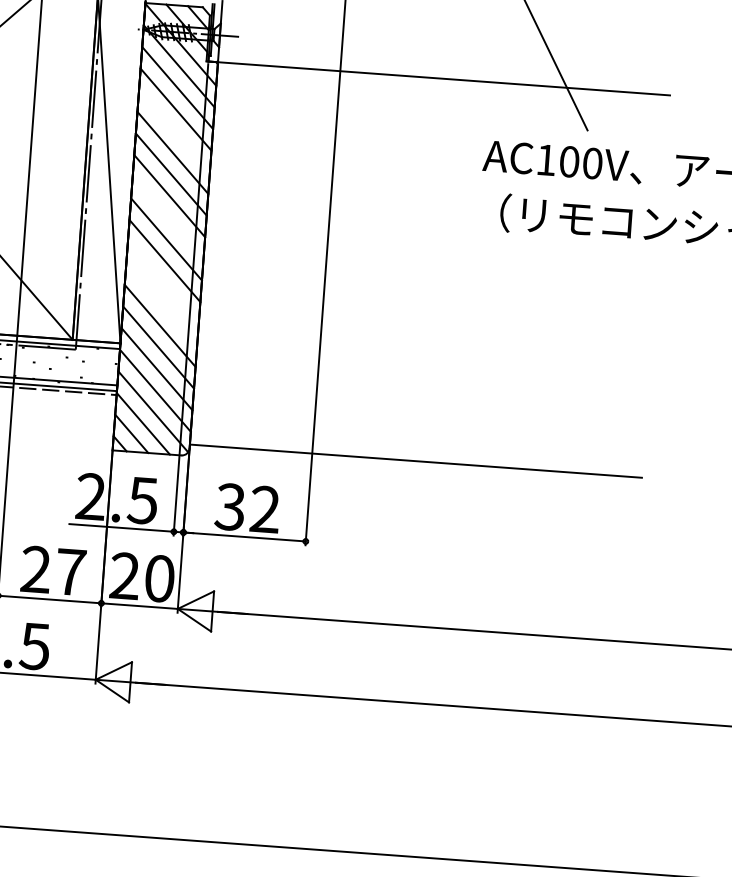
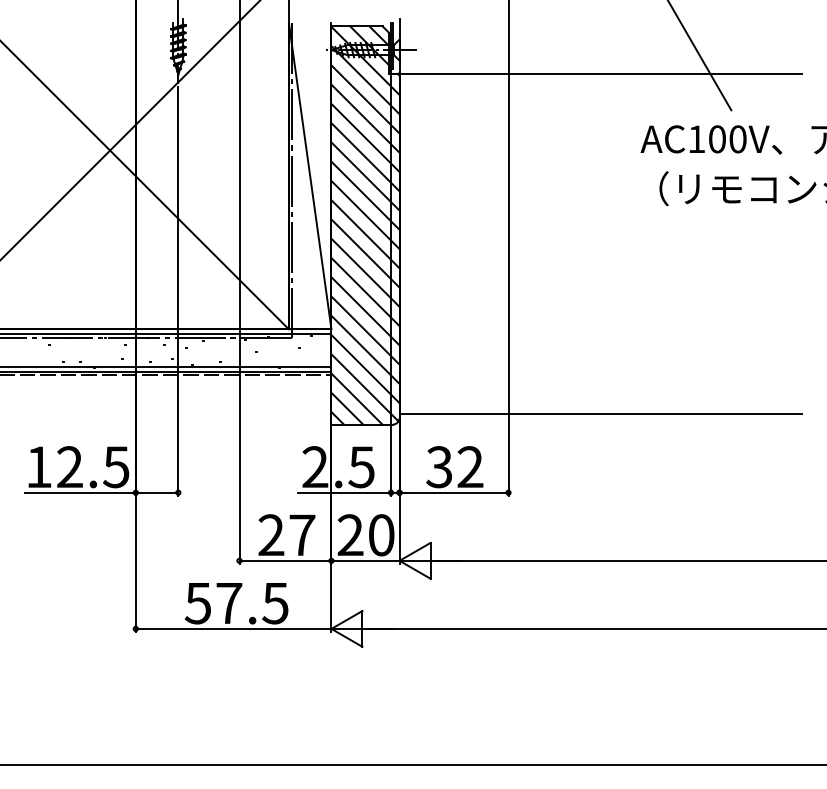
line: (174, 130) -> (365, 137), added
line: (168, 217) -> (365, 214), added
line: (163, 282) -> (365, 272), added
line: (161, 304) -> (365, 292), added

